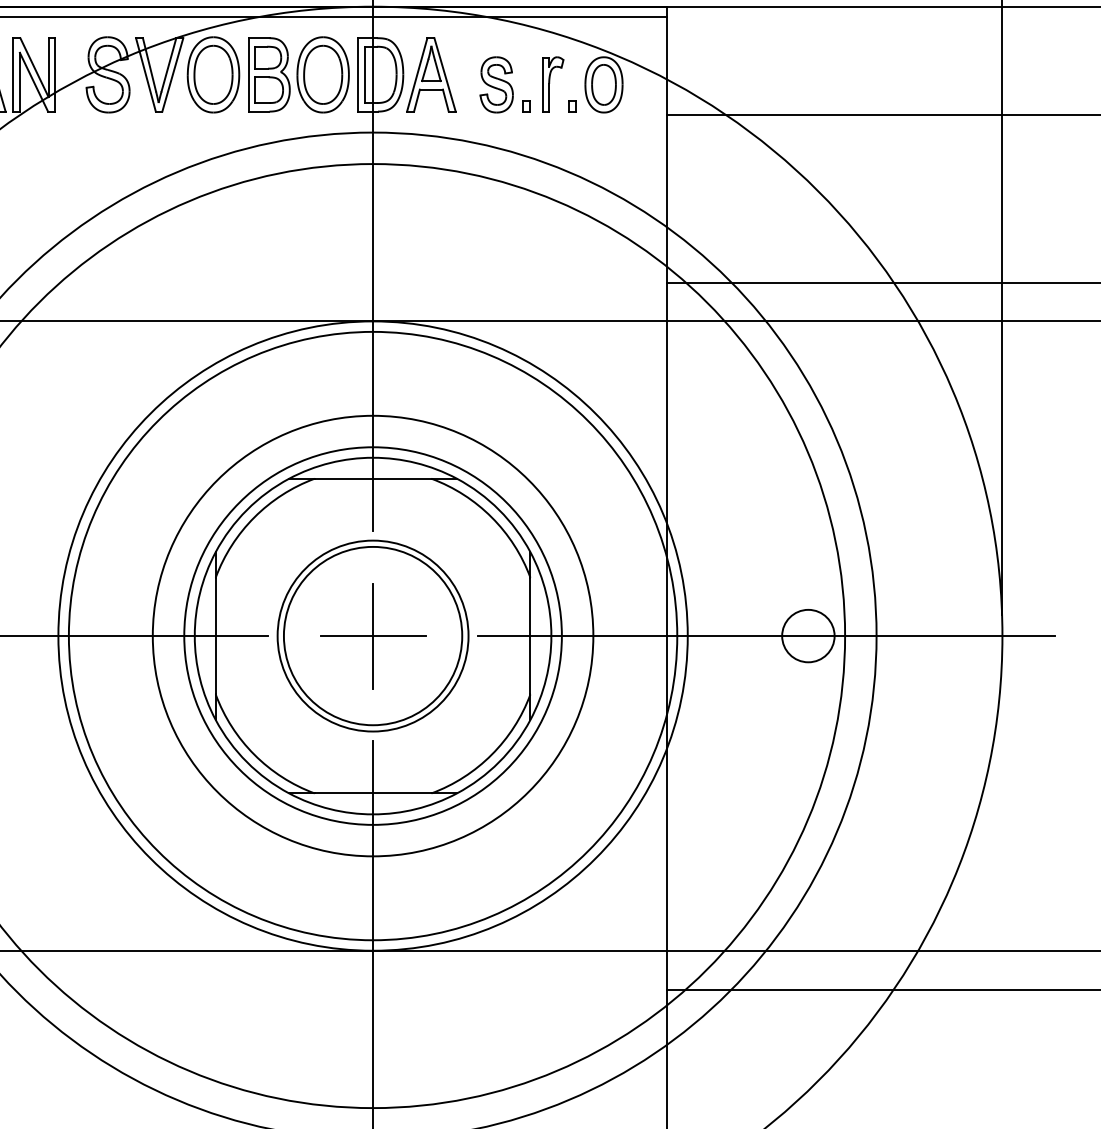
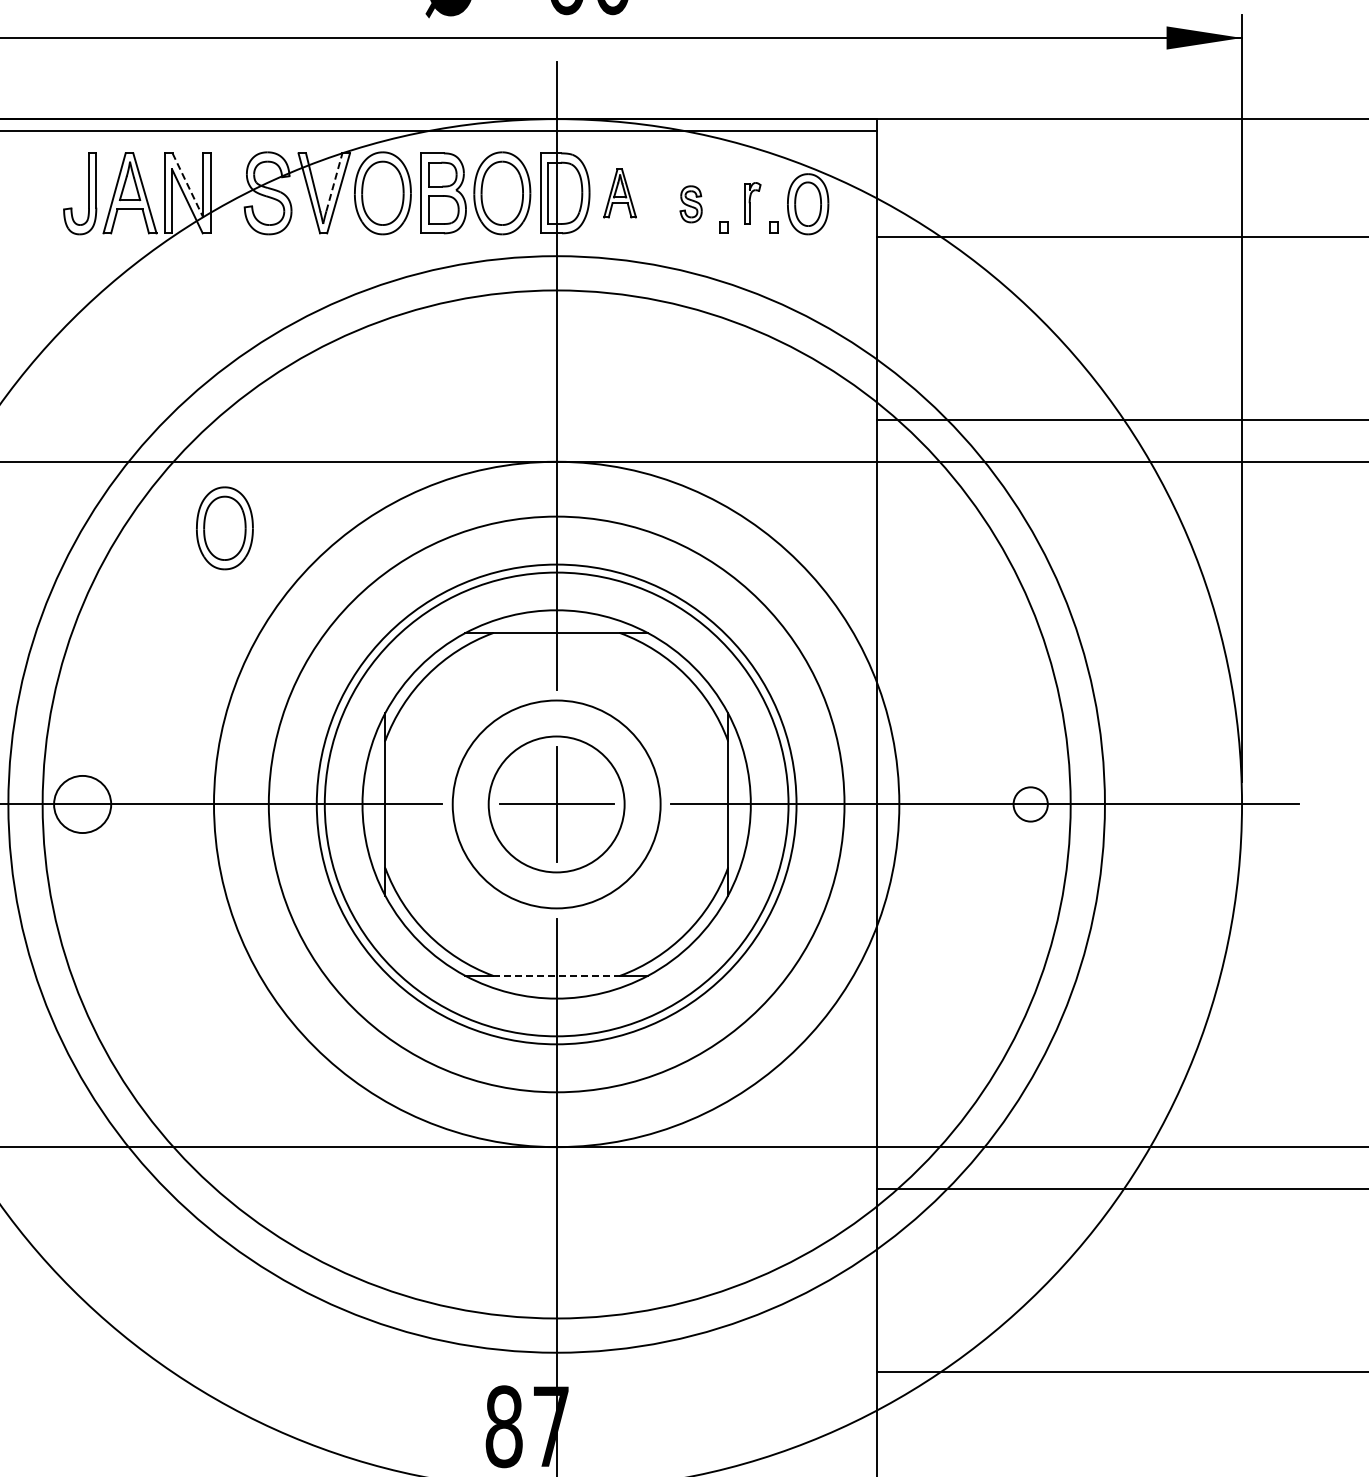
line: (169, 64) -> (334, 181), solid -> dashed
line: (34, 67) -> (187, 185), solid -> dashed
part: (430, 75) -> (619, 193), size x0.6
part: (552, 84) -> (752, 203), size x0.7
part: (495, 85) -> (690, 204), size x0.6
part: (68, 382) -> (224, 528), added
circle: (372, 636) -> (556, 804), size x0.7
circle: (372, 636) -> (556, 804), size x0.7
circle: (372, 636) -> (556, 804), size x1.4
circle: (808, 636) -> (1030, 804), size x0.6
line: (372, 793) -> (556, 975), solid -> dashed

